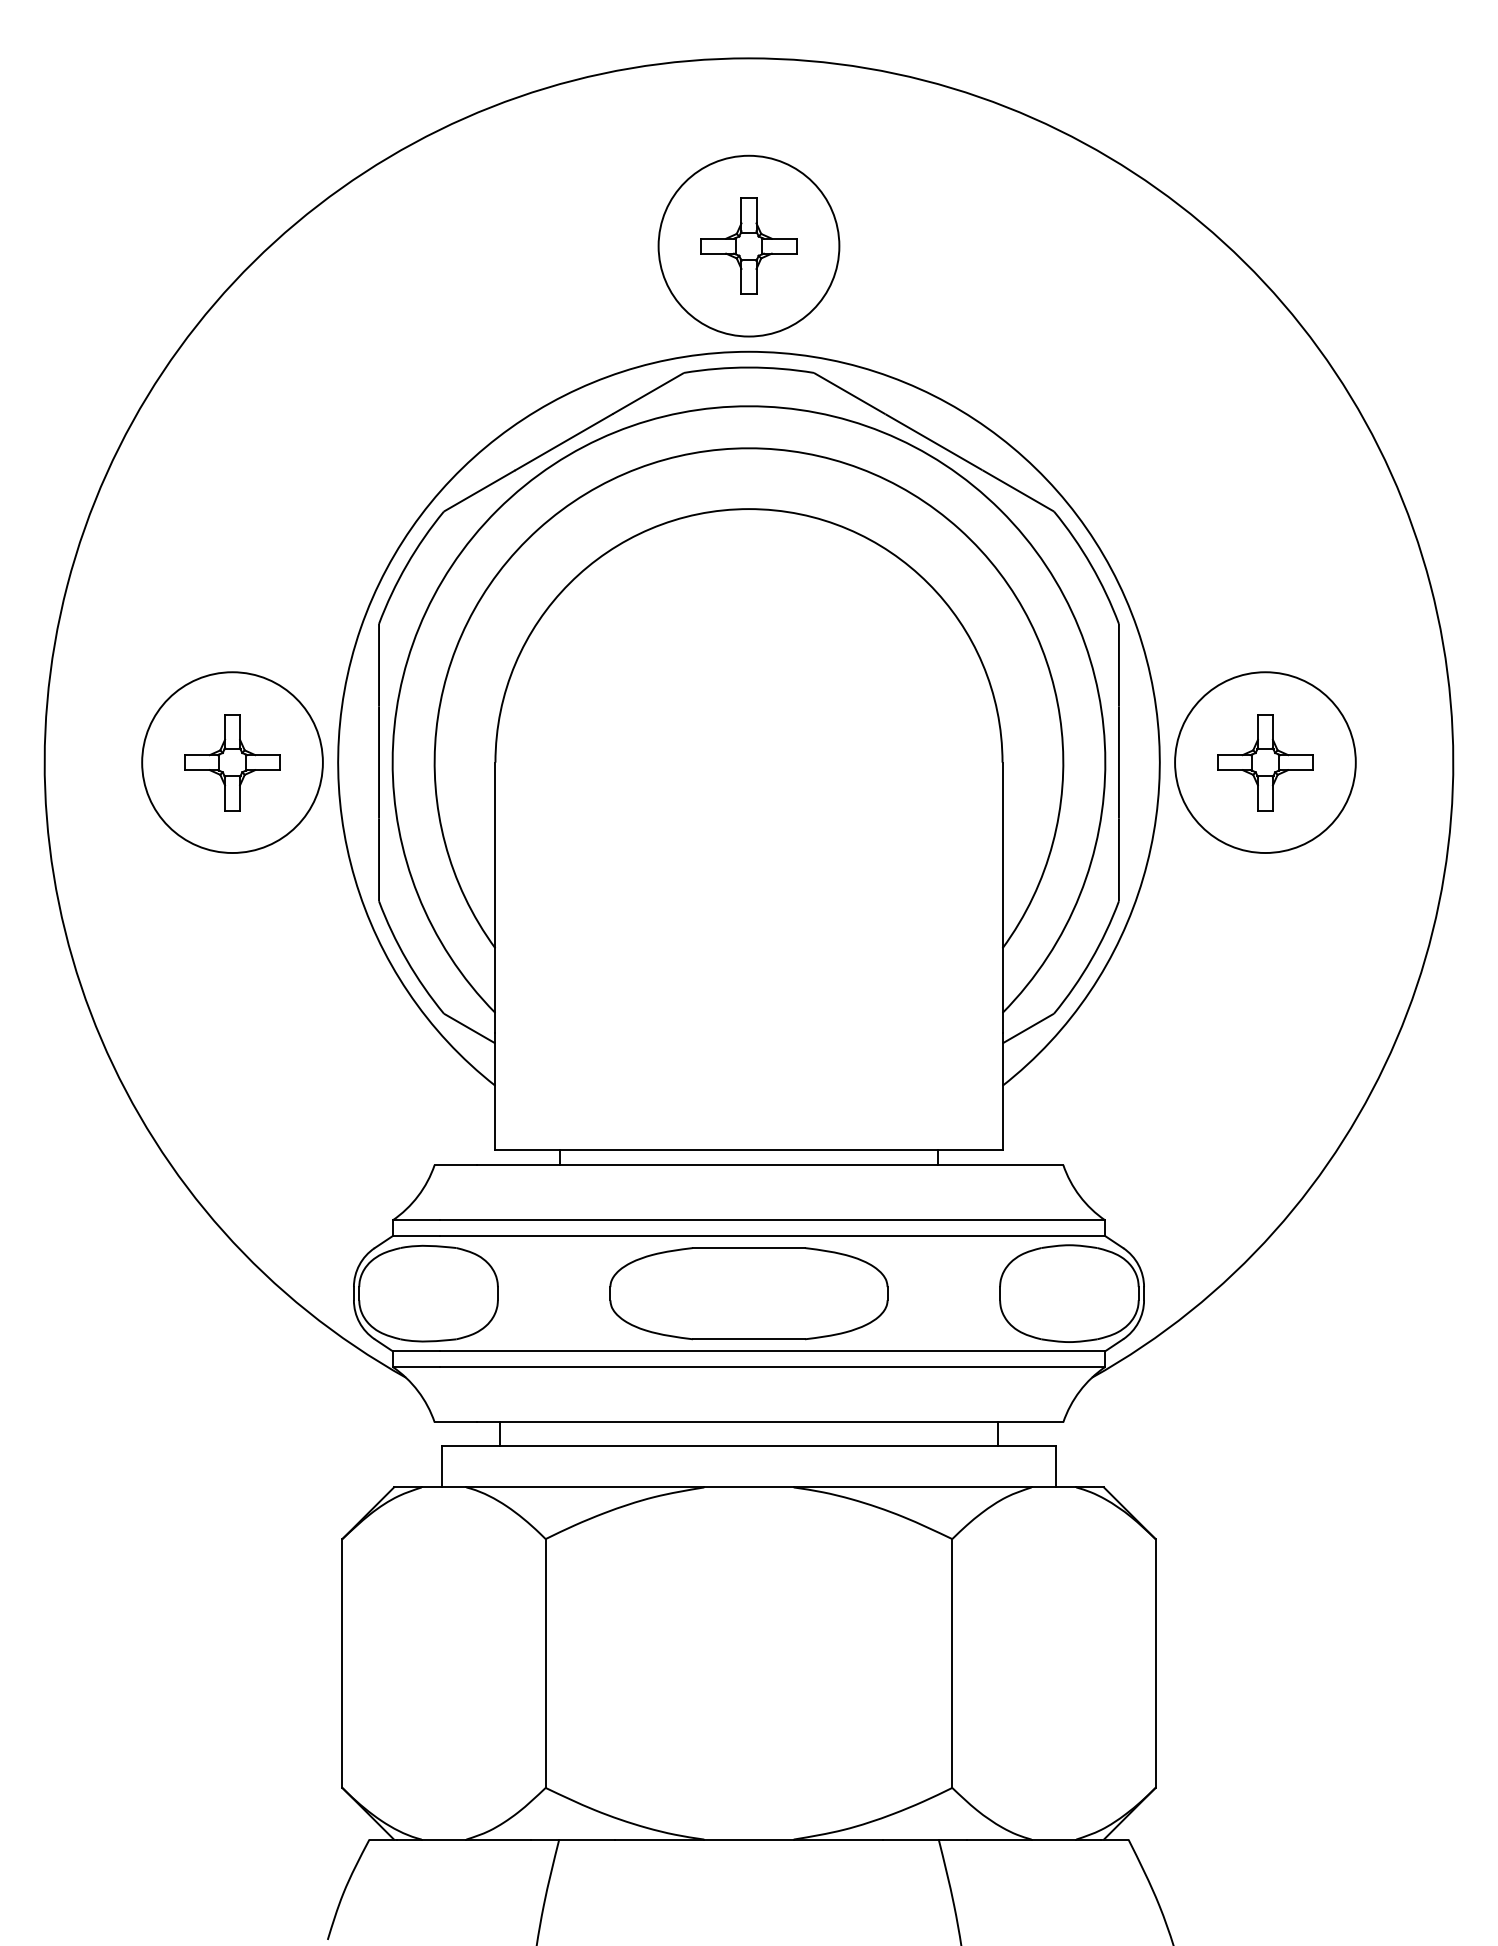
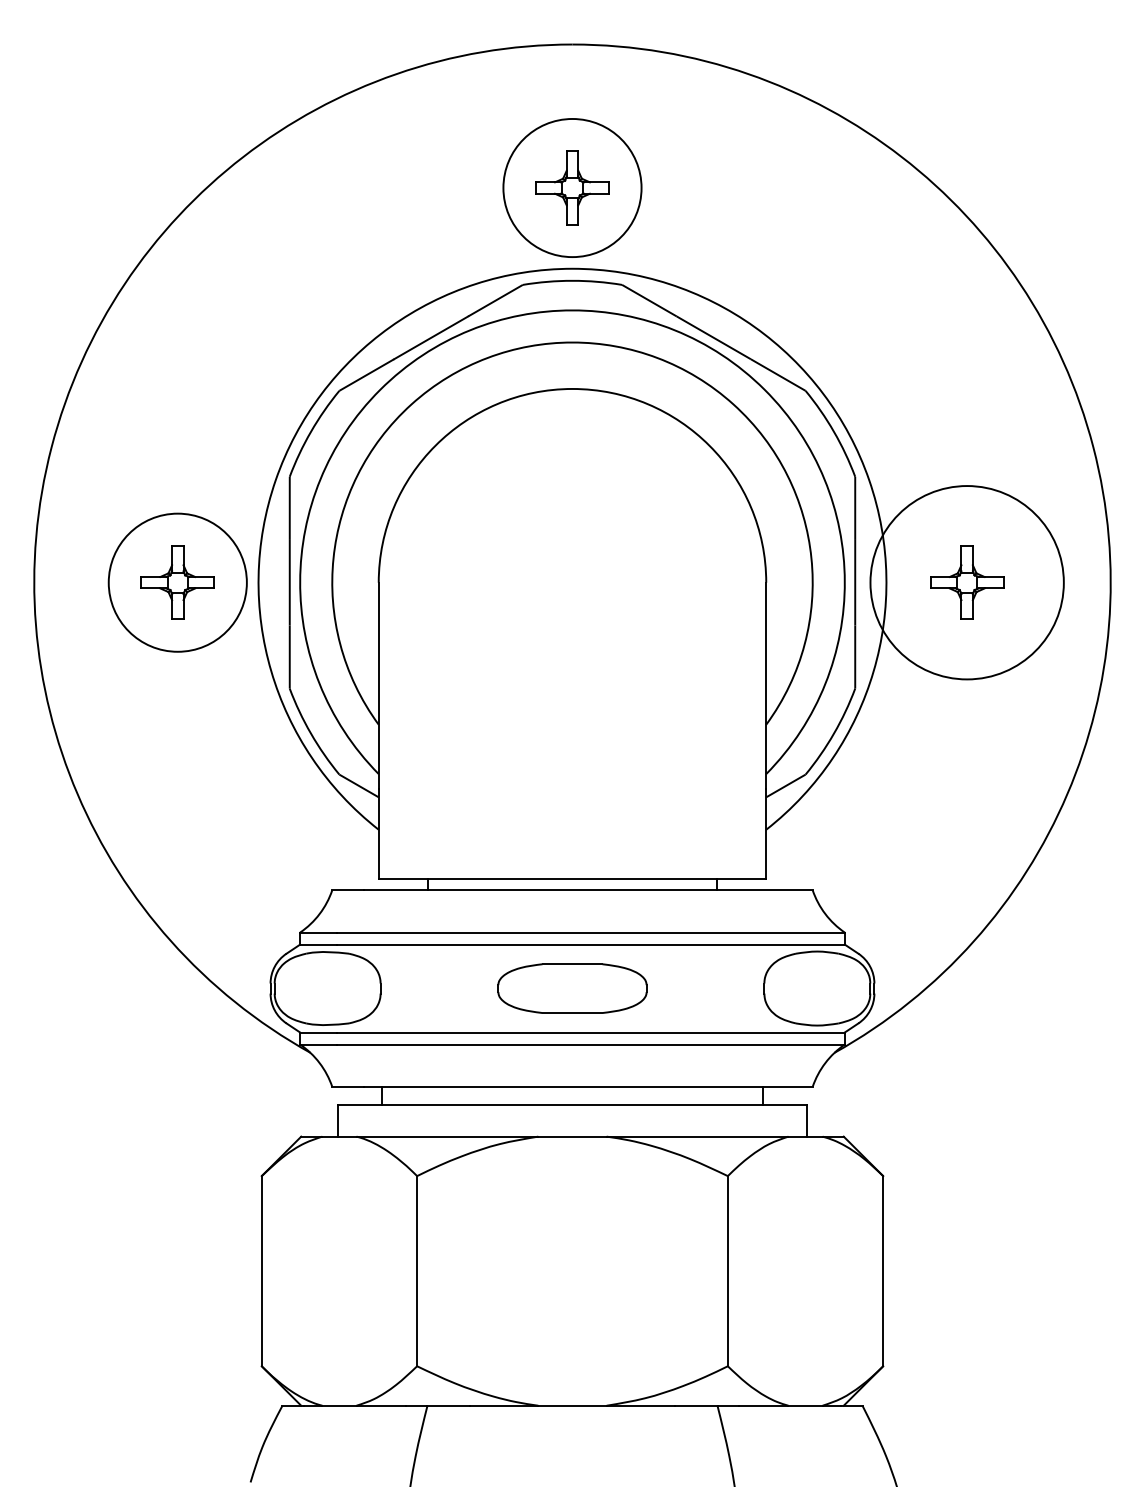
circle: (1265, 762) -> (967, 582), size x1.4
part: (748, 1293) -> (572, 988), size x0.7

